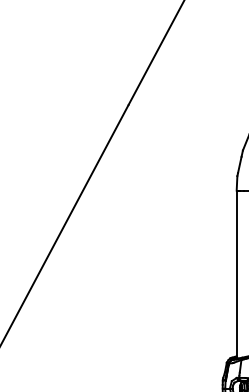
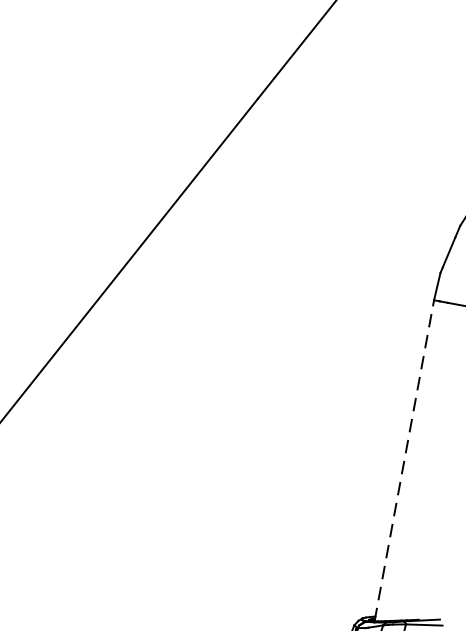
line: (236, 274) -> (404, 460), solid -> dashed

